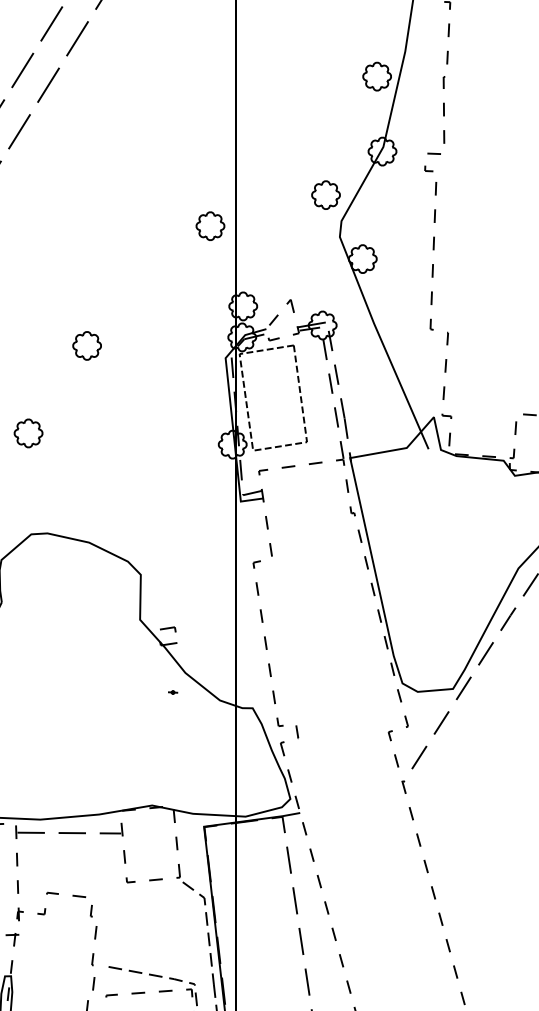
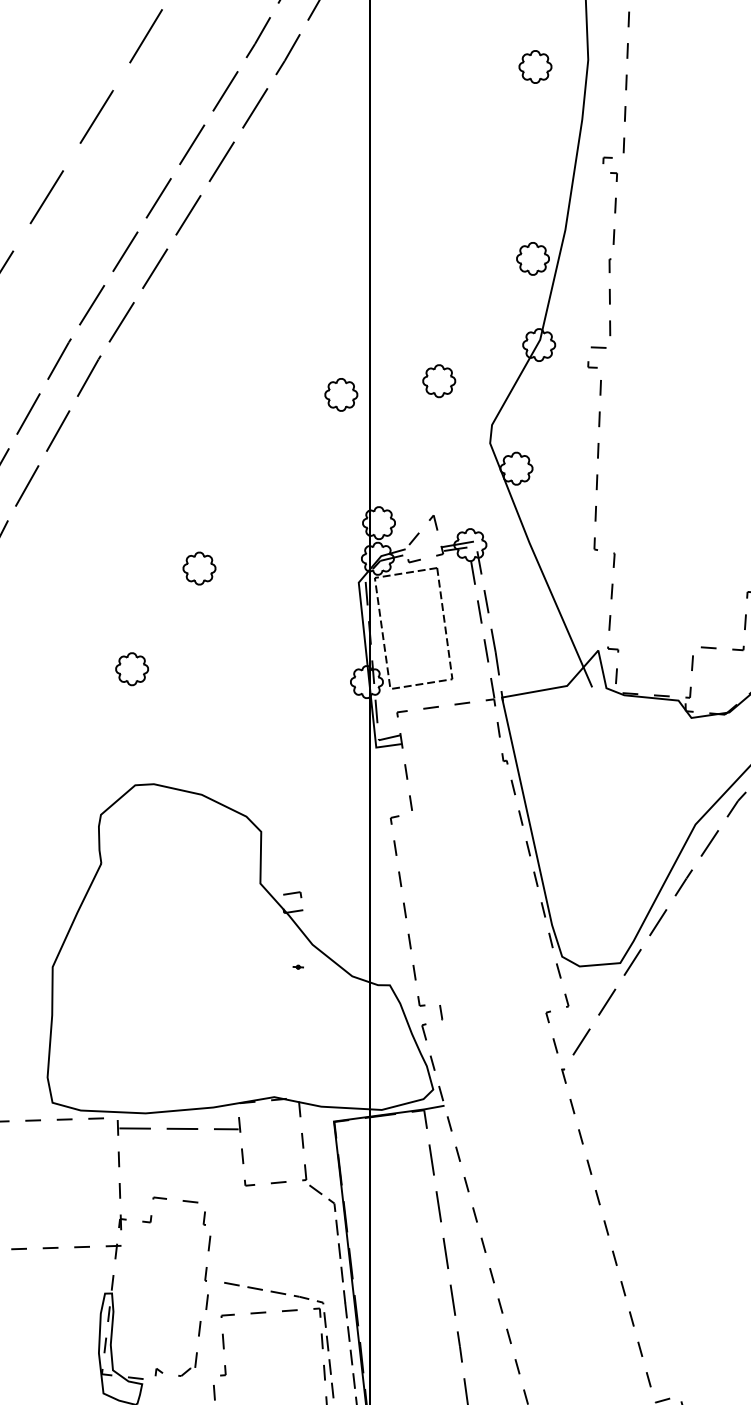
part: (326, 195) -> (439, 381), moved
part: (210, 225) -> (341, 394), moved

